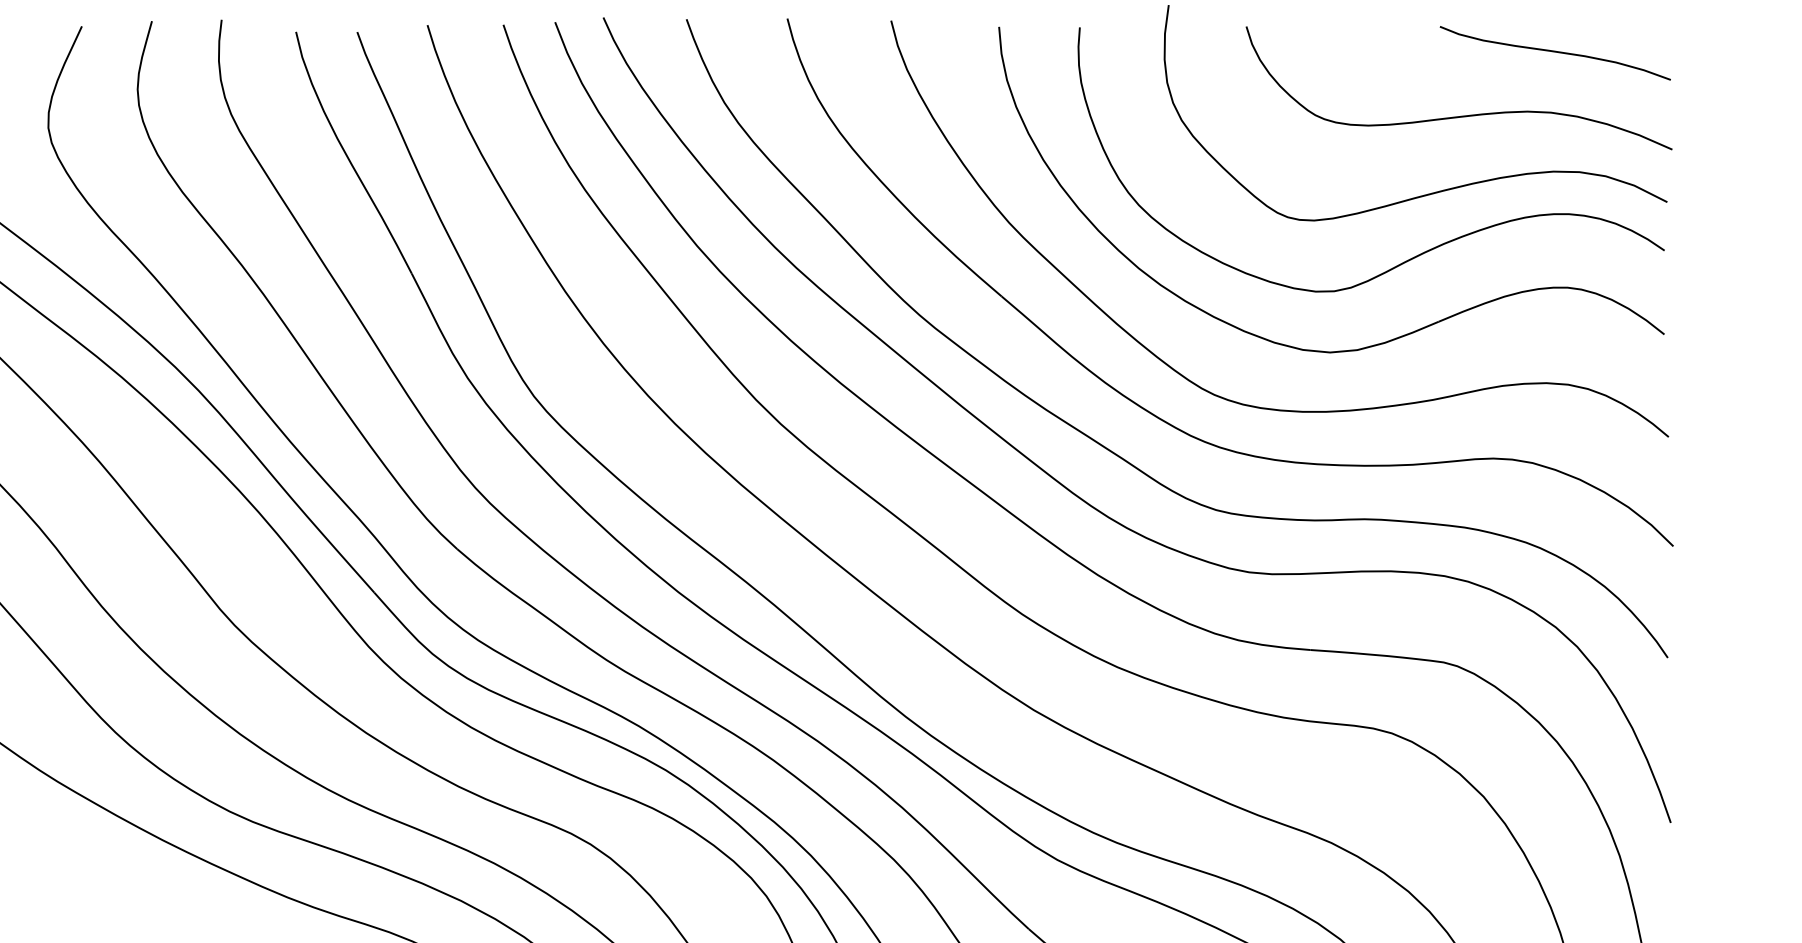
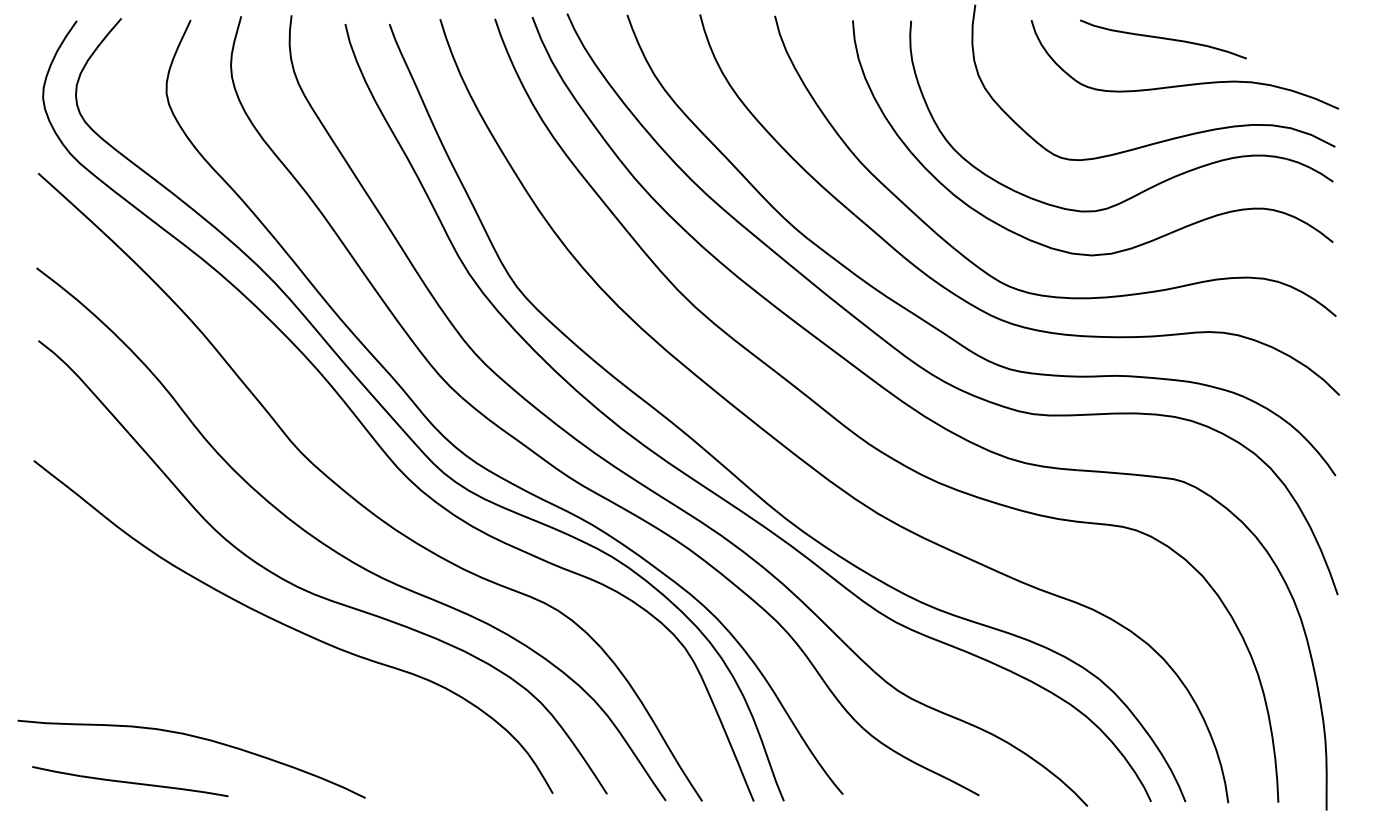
curve: (1555, 53) -> (1163, 39), moved

